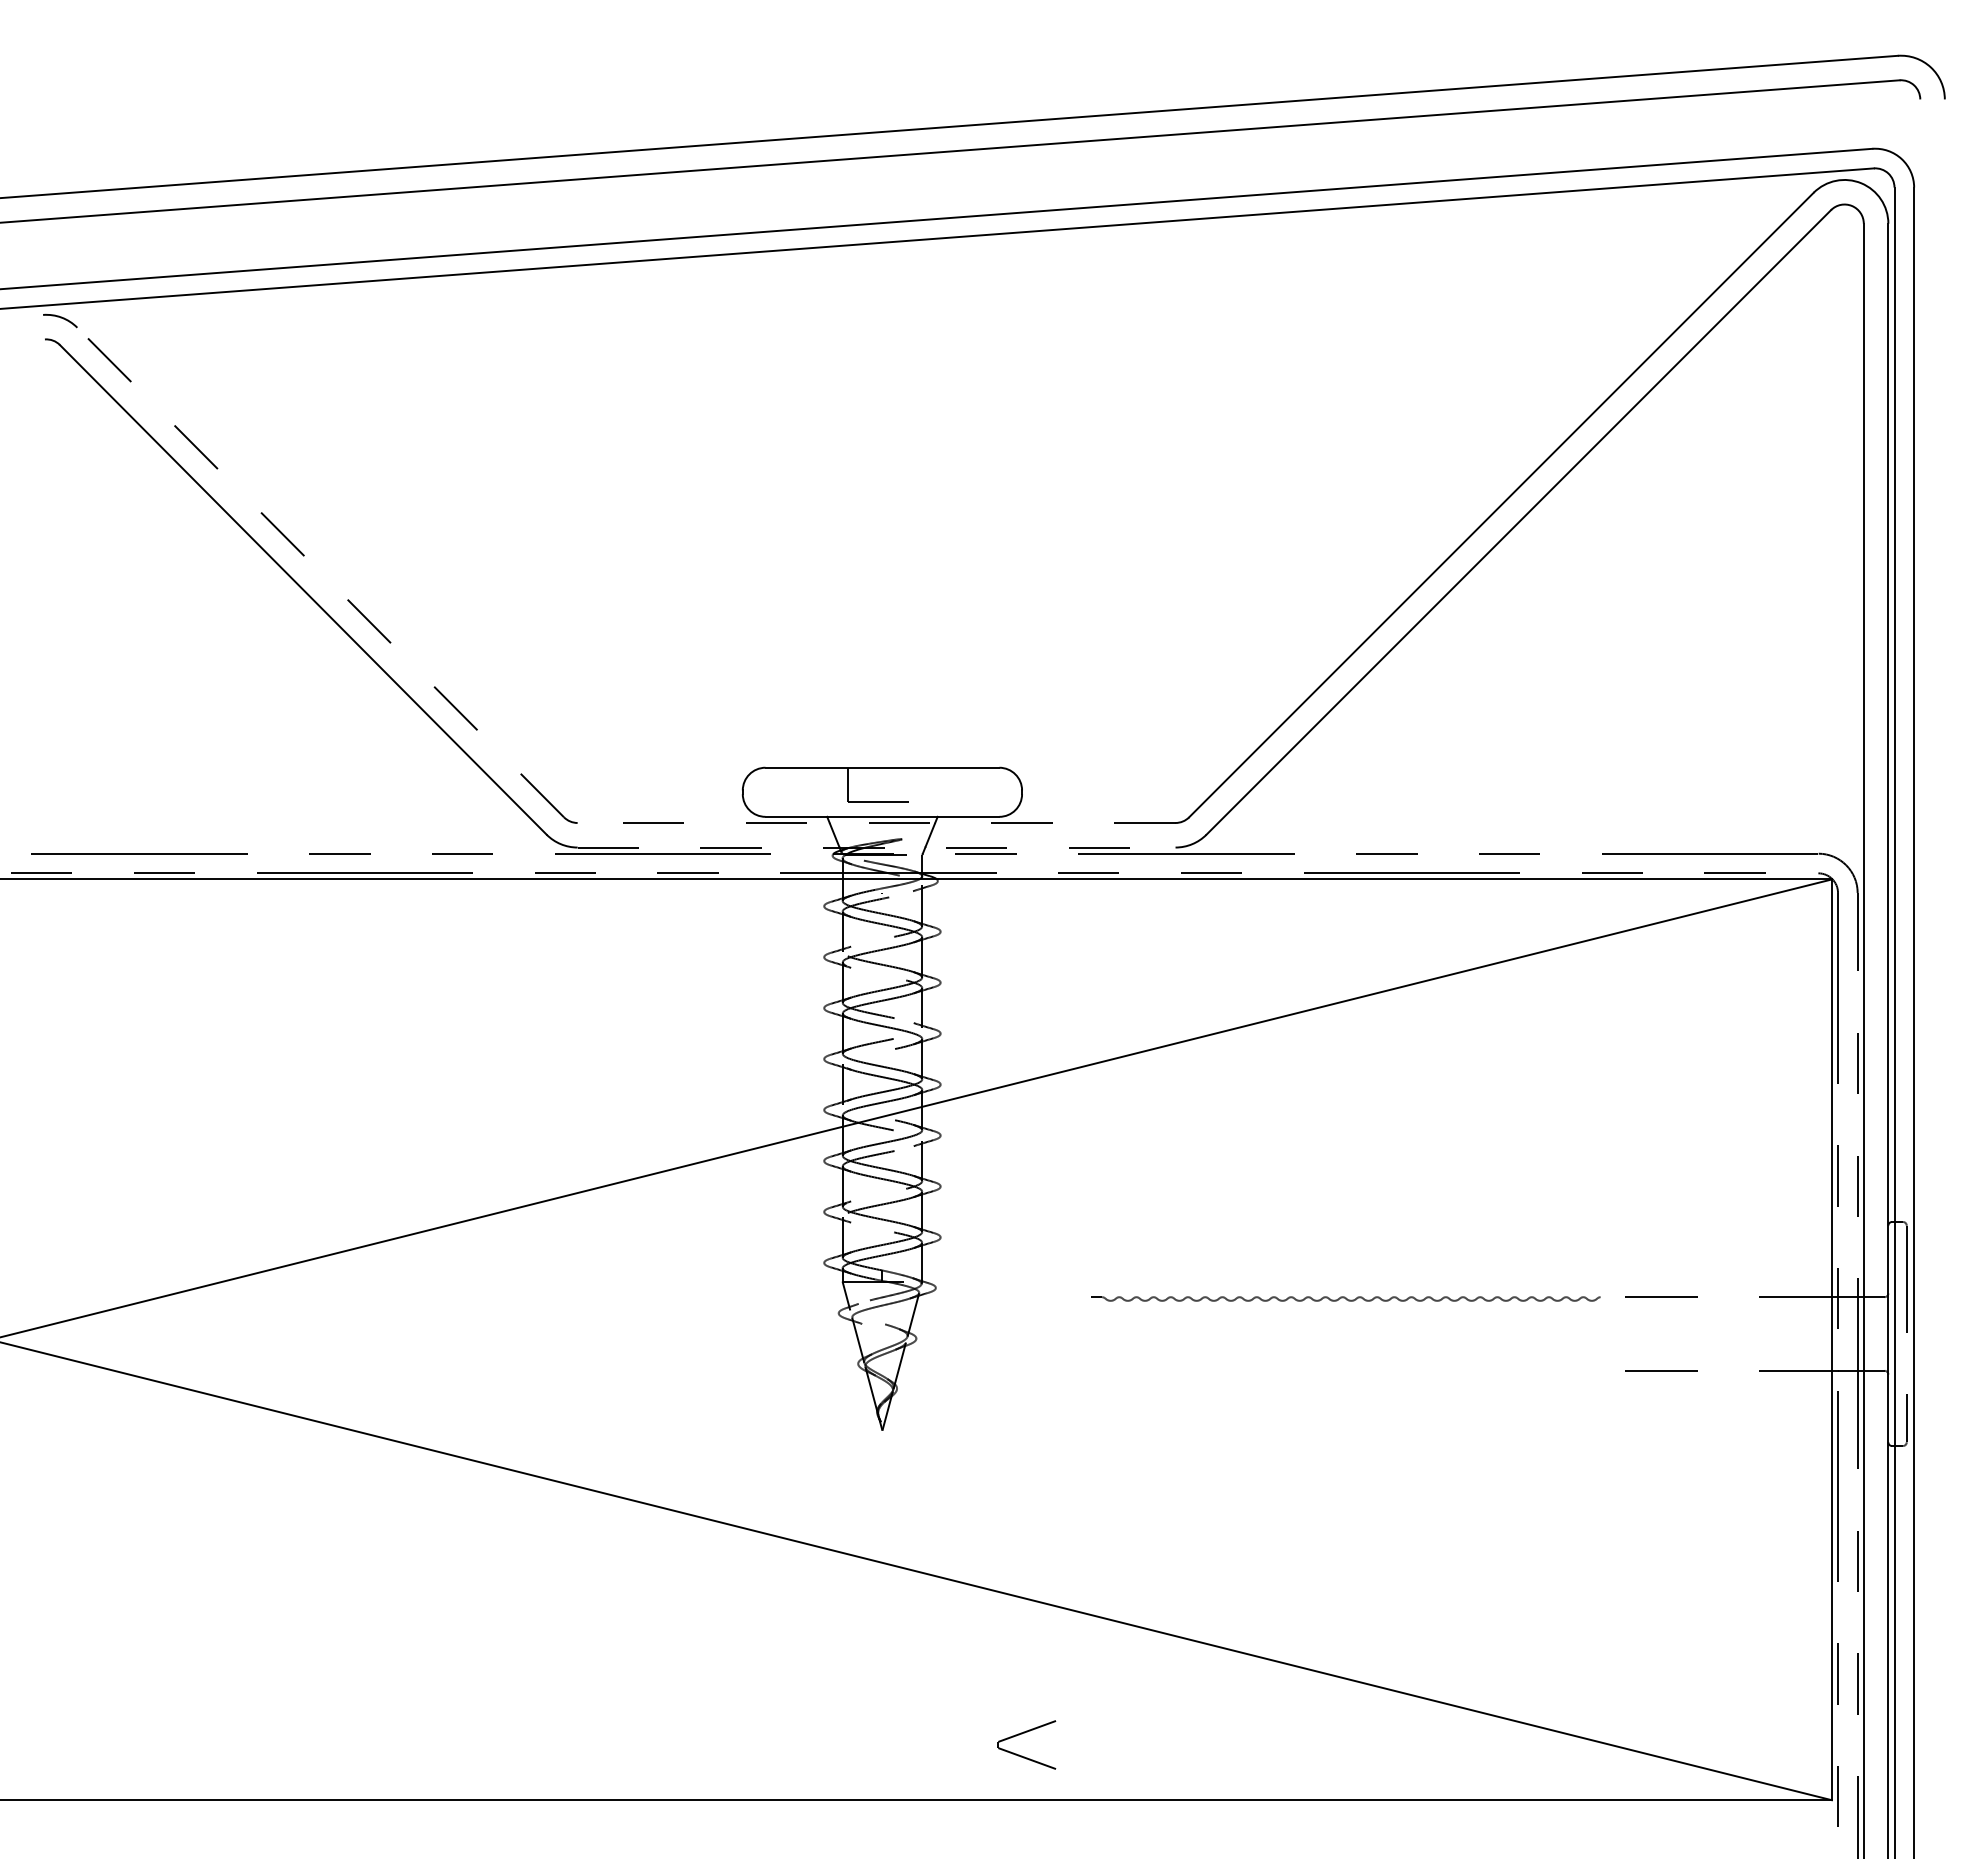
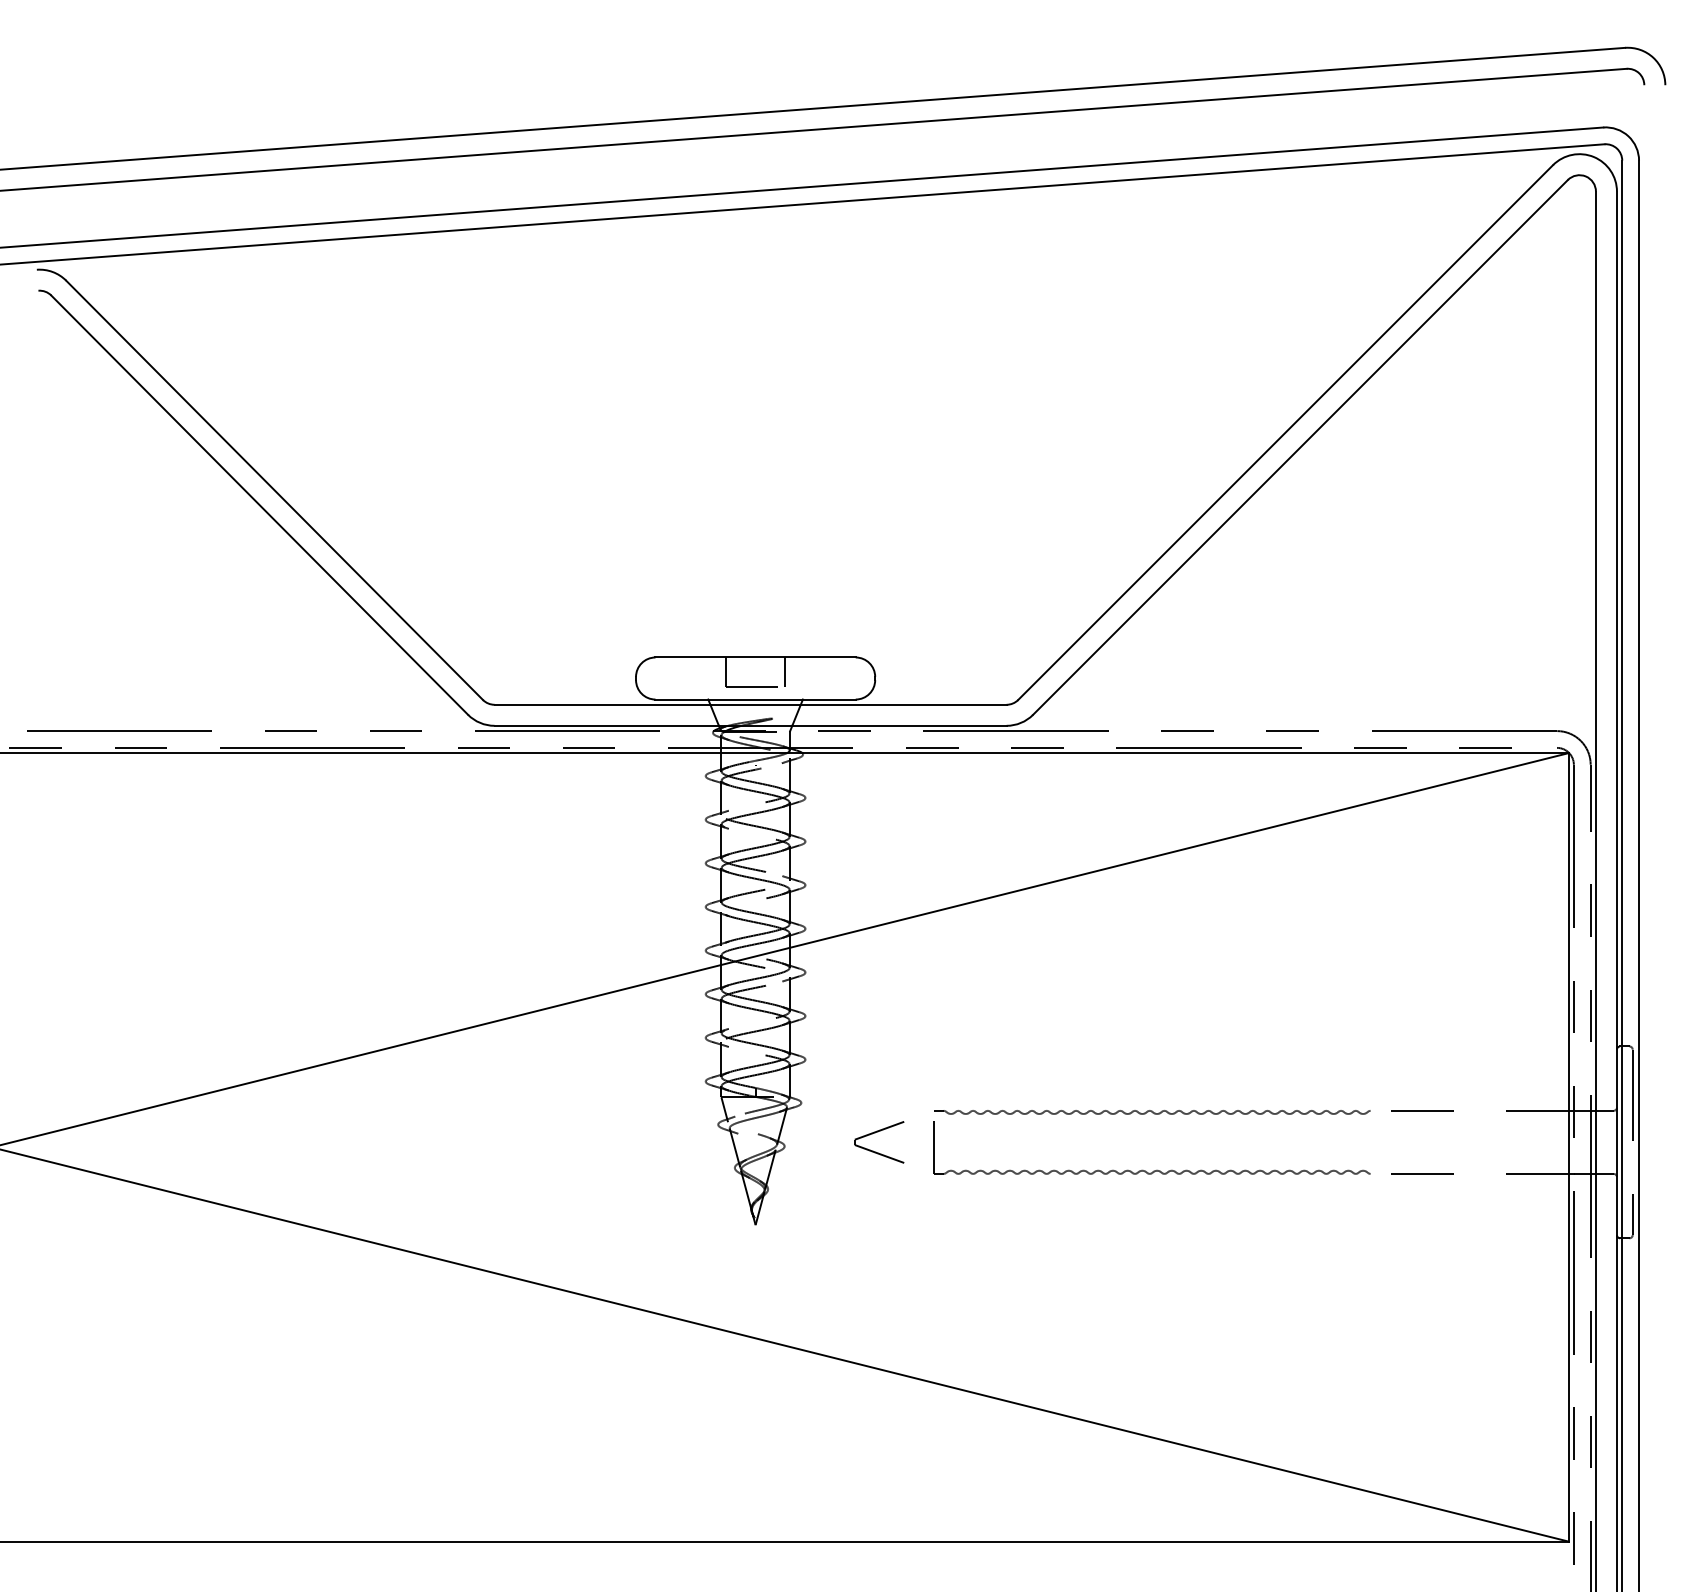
line: (320, 572) -> (274, 490), dashed -> solid
line: (917, 784) -> (785, 671), added
line: (876, 823) -> (750, 705), dashed -> solid
line: (876, 847) -> (750, 725), dashed -> solid
part: (1348, 1366) -> (1154, 1170), added
part: (1022, 1734) -> (875, 1133), moved

